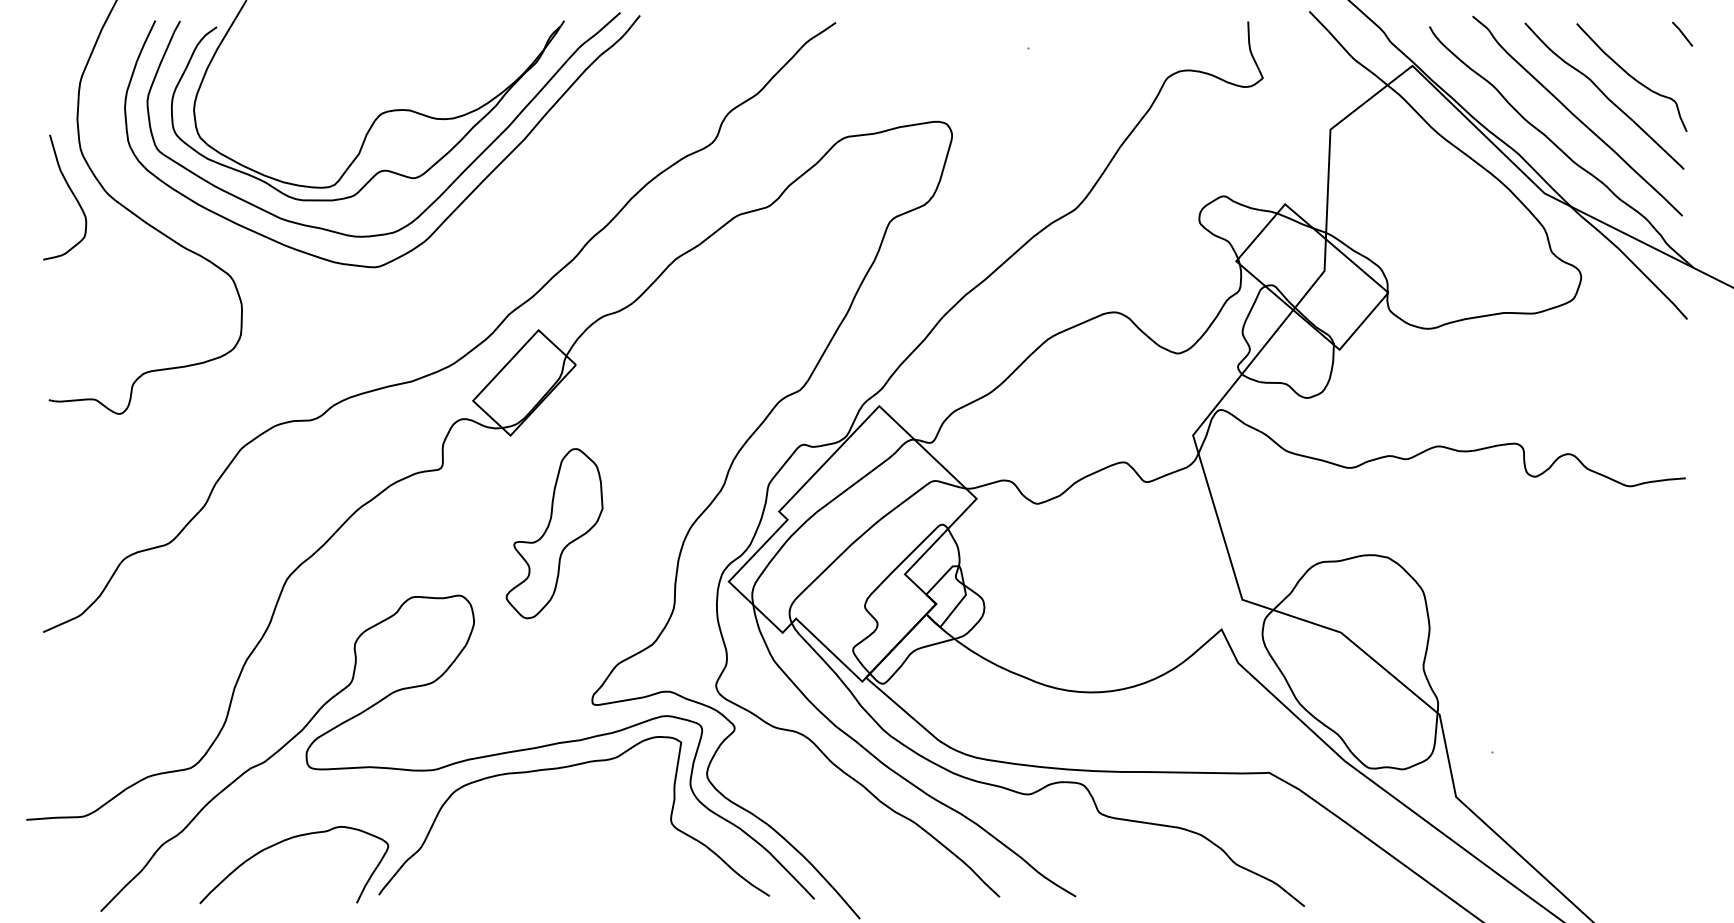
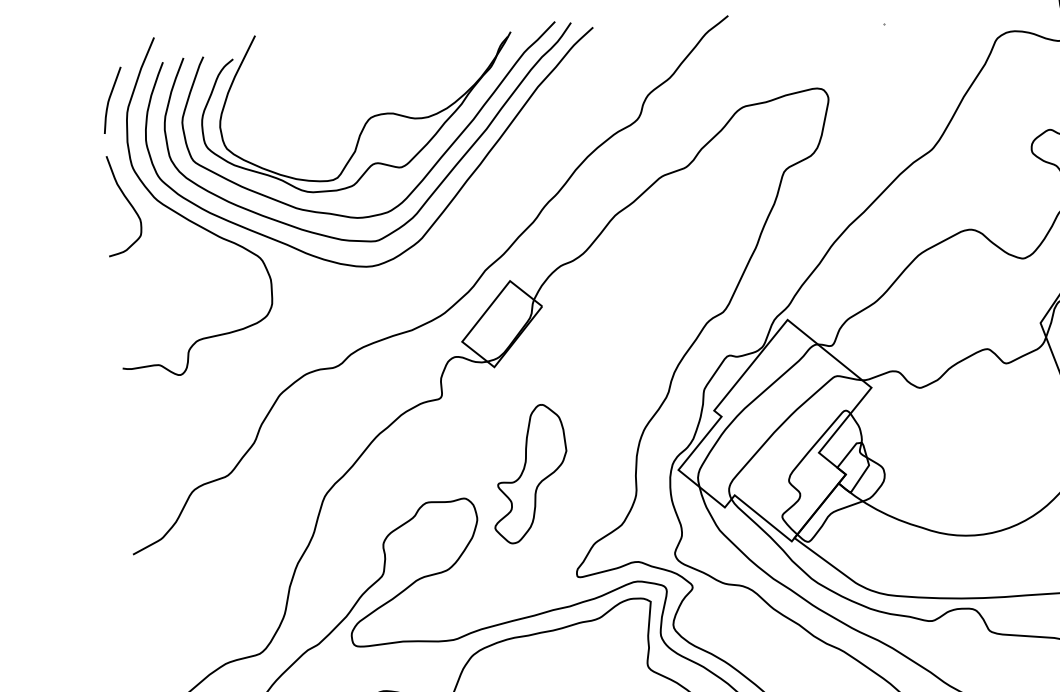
curve: (59, 66) -> (109, 100), added
curve: (465, 232) -> (445, 207), added
part: (554, 533) -> (529, 473), moved

